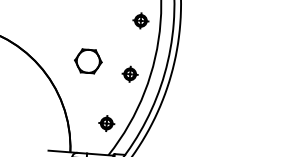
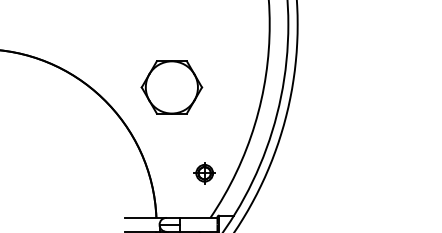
part: (140, 20) -> (241, 24), removed
part: (88, 61) -> (171, 87), size x1.6
part: (130, 73) -> (232, 100), removed

